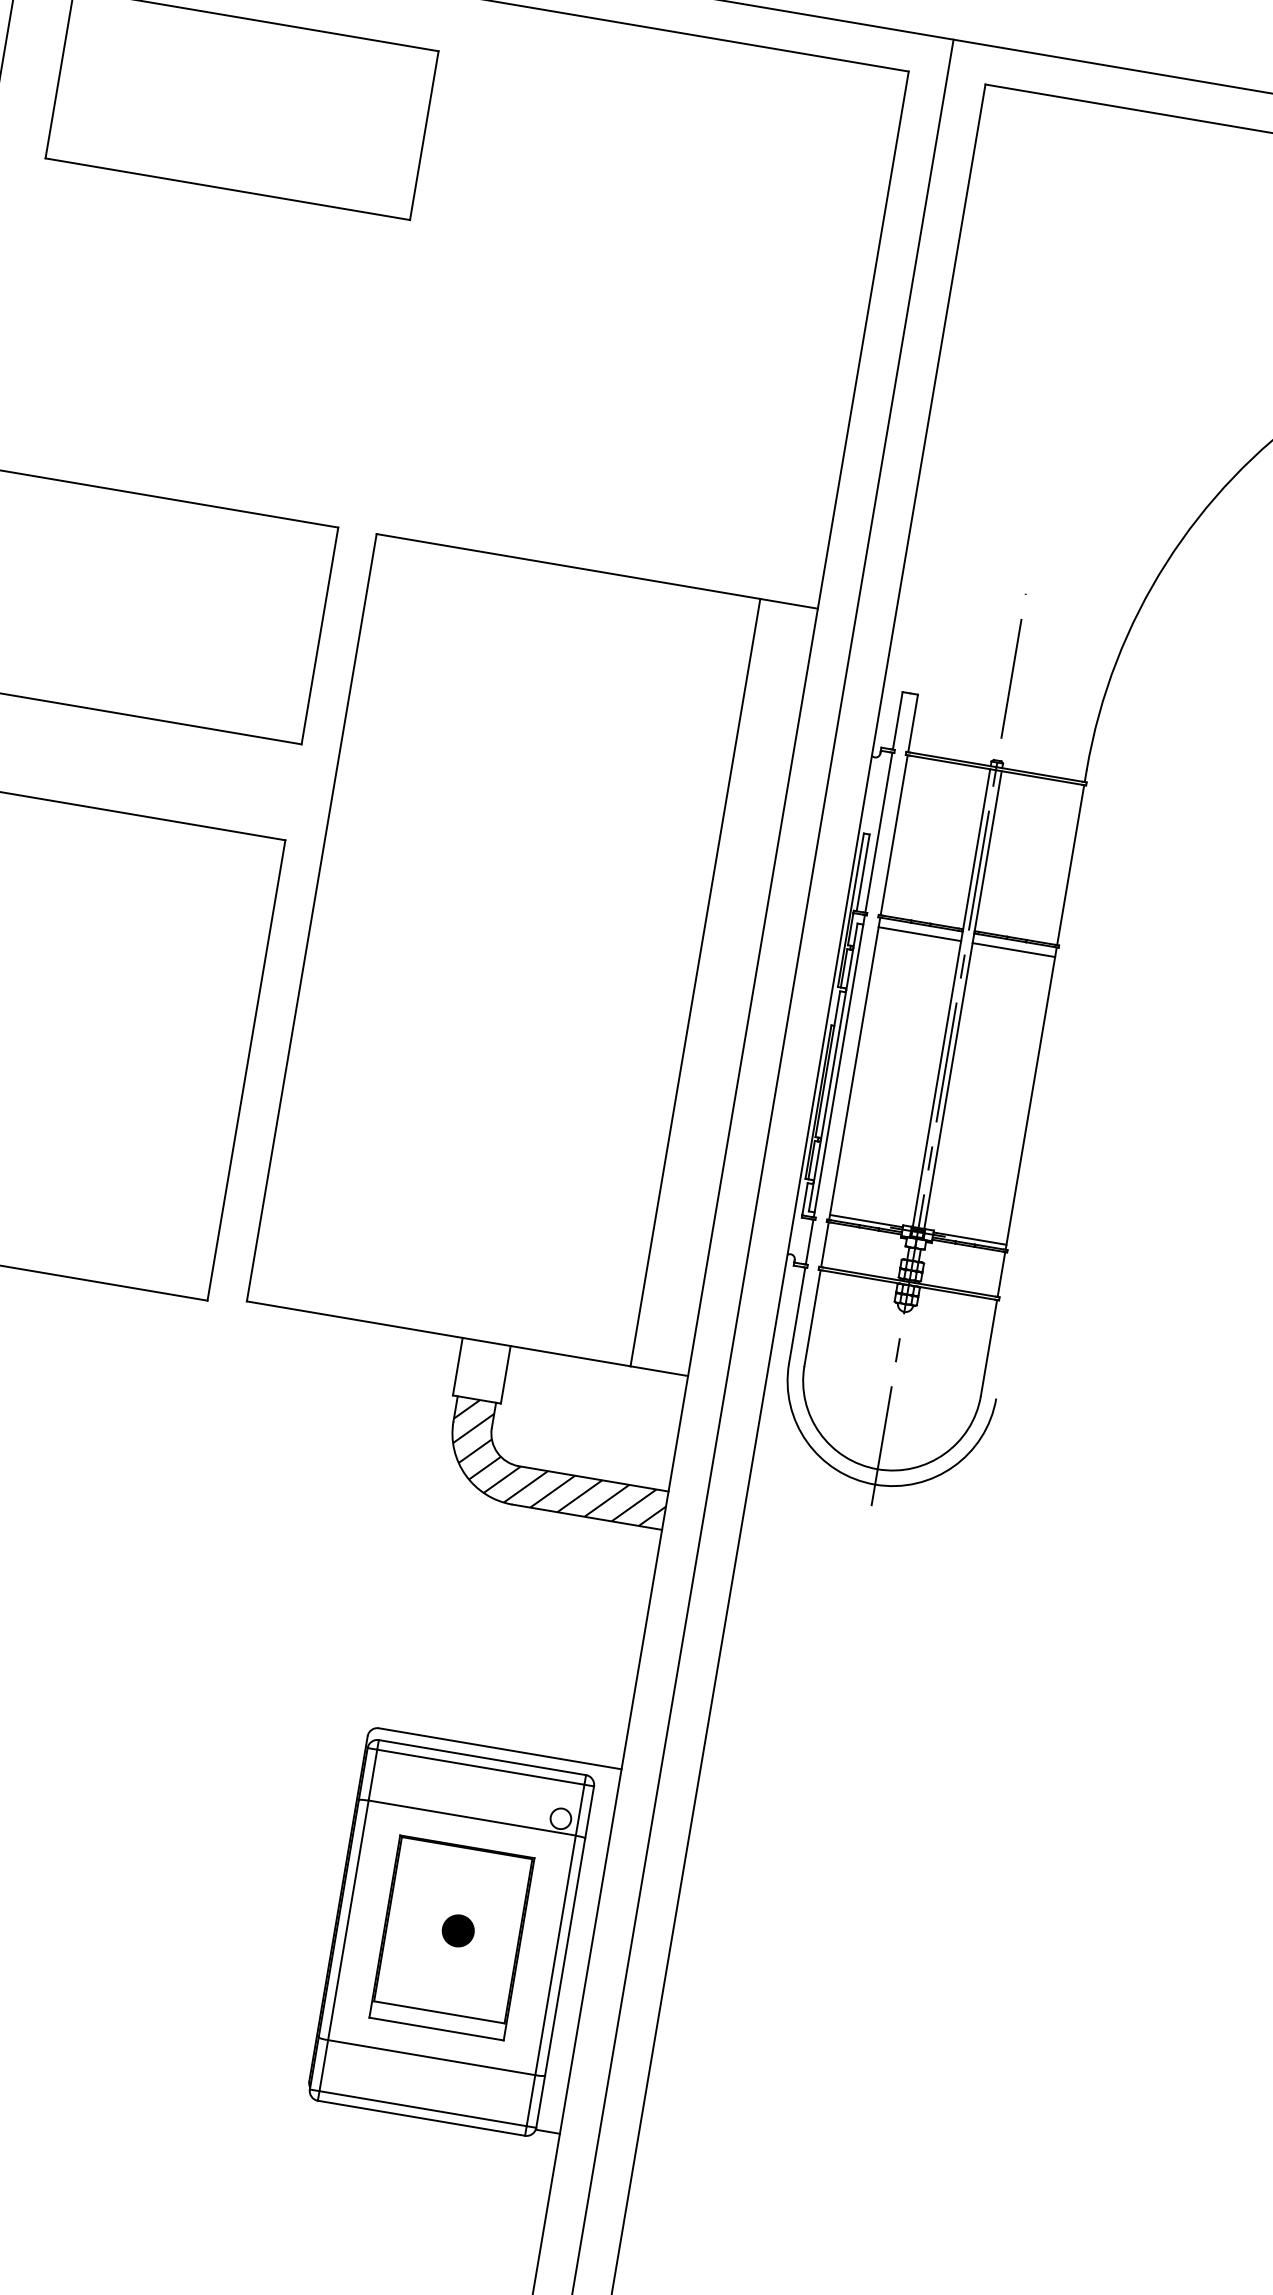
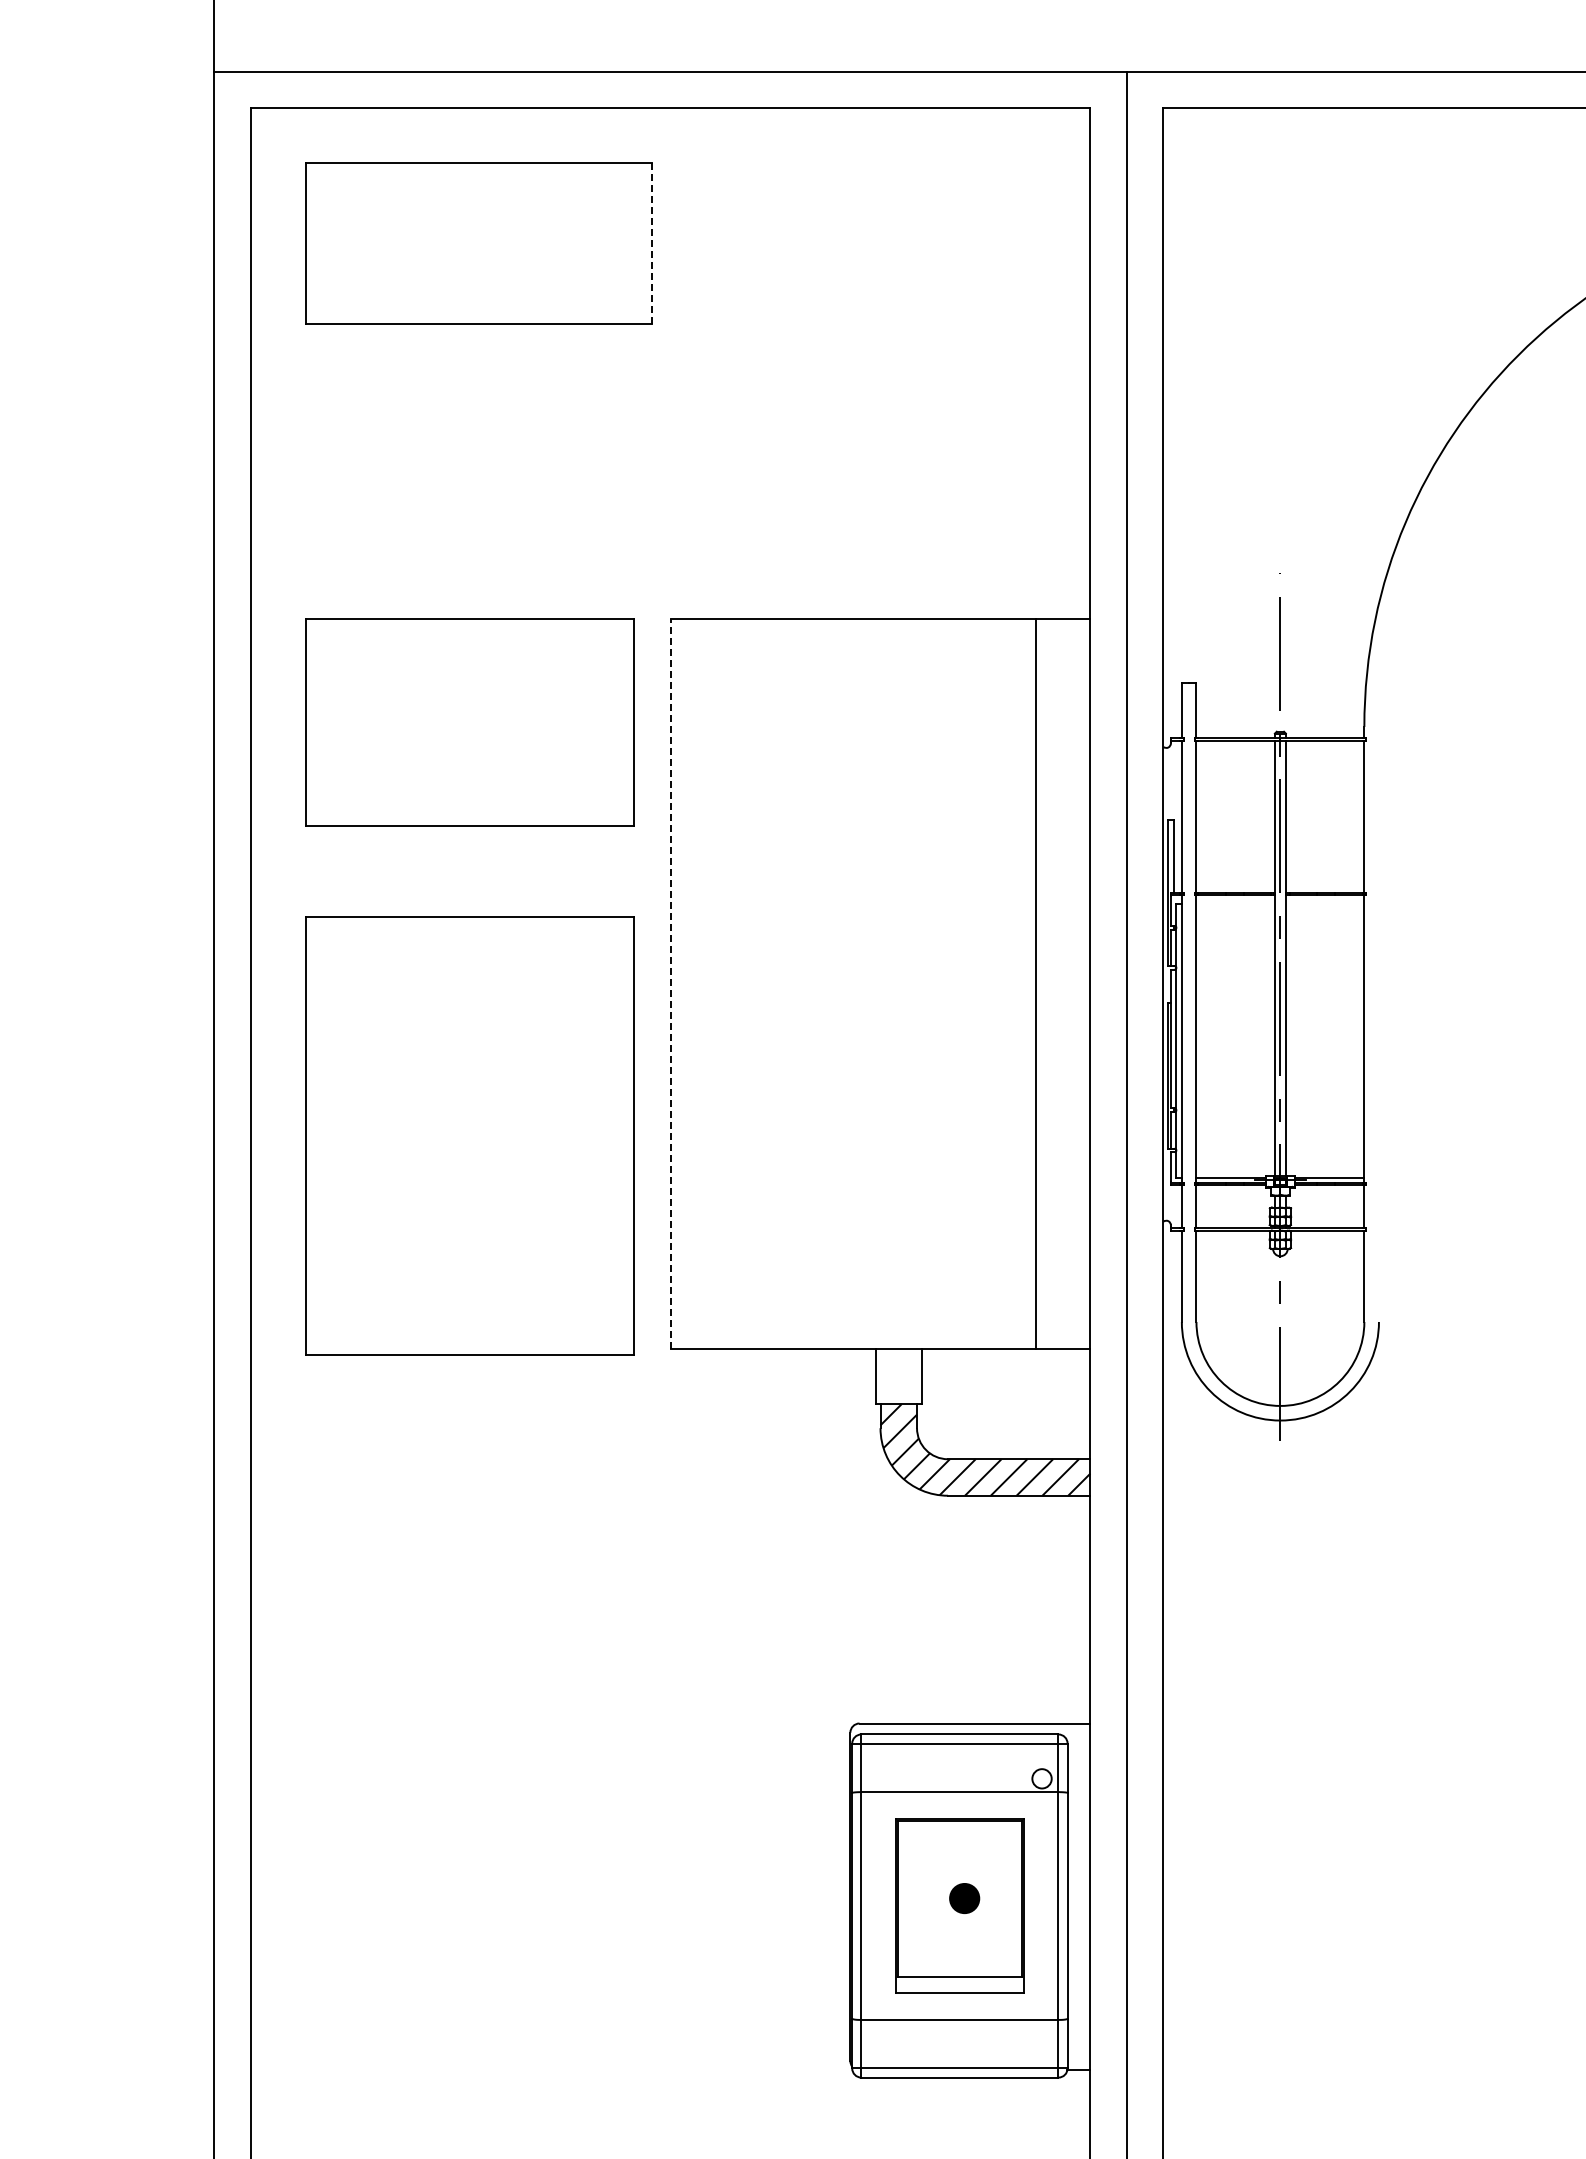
line: (424, 134) -> (652, 242), solid -> dashed
line: (311, 916) -> (670, 983), solid -> dashed
line: (919, 934) -> (1235, 904), removed
line: (1013, 950) -> (1324, 904), removed

